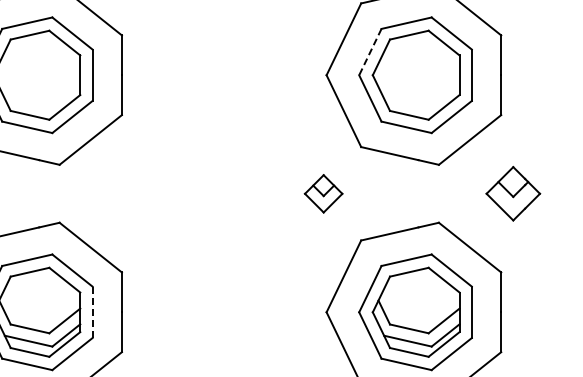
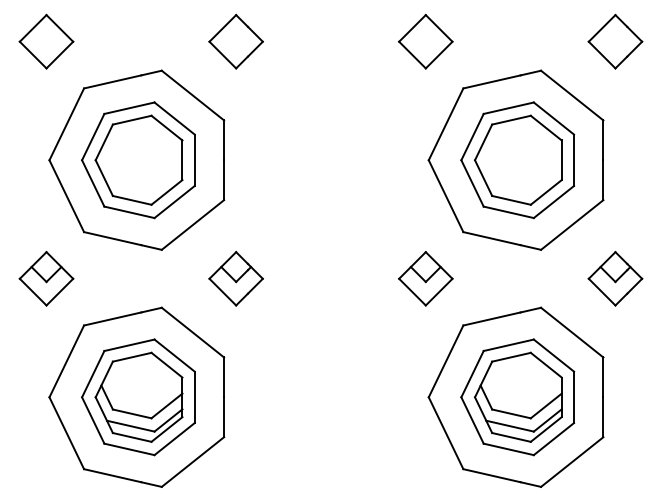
line: (370, 52) -> (472, 137), dashed -> solid
part: (133, 193) -> (235, 278), added
part: (323, 193) -> (425, 278), size x1.43
line: (92, 312) -> (194, 397), dashed -> solid

